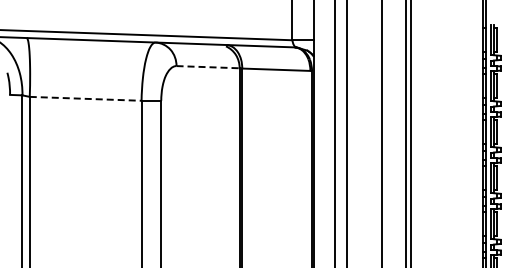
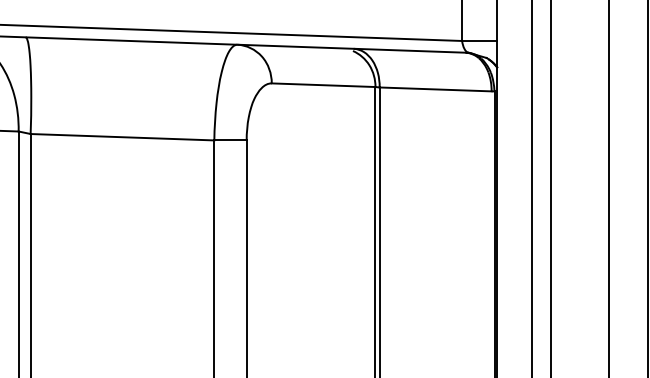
line: (208, 67) -> (324, 85), dashed -> solid
line: (85, 98) -> (122, 136), dashed -> solid

